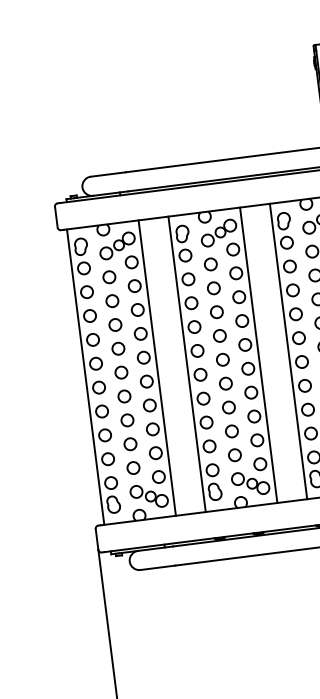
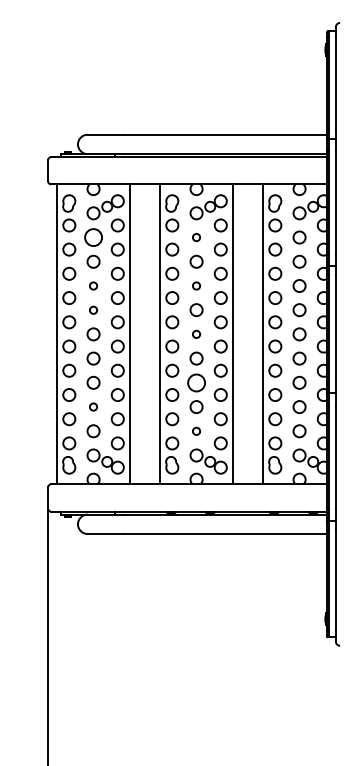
circle: (210, 264) -> (196, 237), size x0.6
circle: (109, 277) -> (93, 237), size x1.4
circle: (216, 311) -> (196, 285), size x0.6
circle: (115, 324) -> (93, 285), size x0.6
circle: (118, 349) -> (93, 310), size x0.6
circle: (222, 359) -> (196, 334), size x0.6
circle: (228, 407) -> (196, 382), size x1.4
circle: (130, 443) -> (93, 406), size x0.6
circle: (234, 455) -> (196, 431), size x0.6

